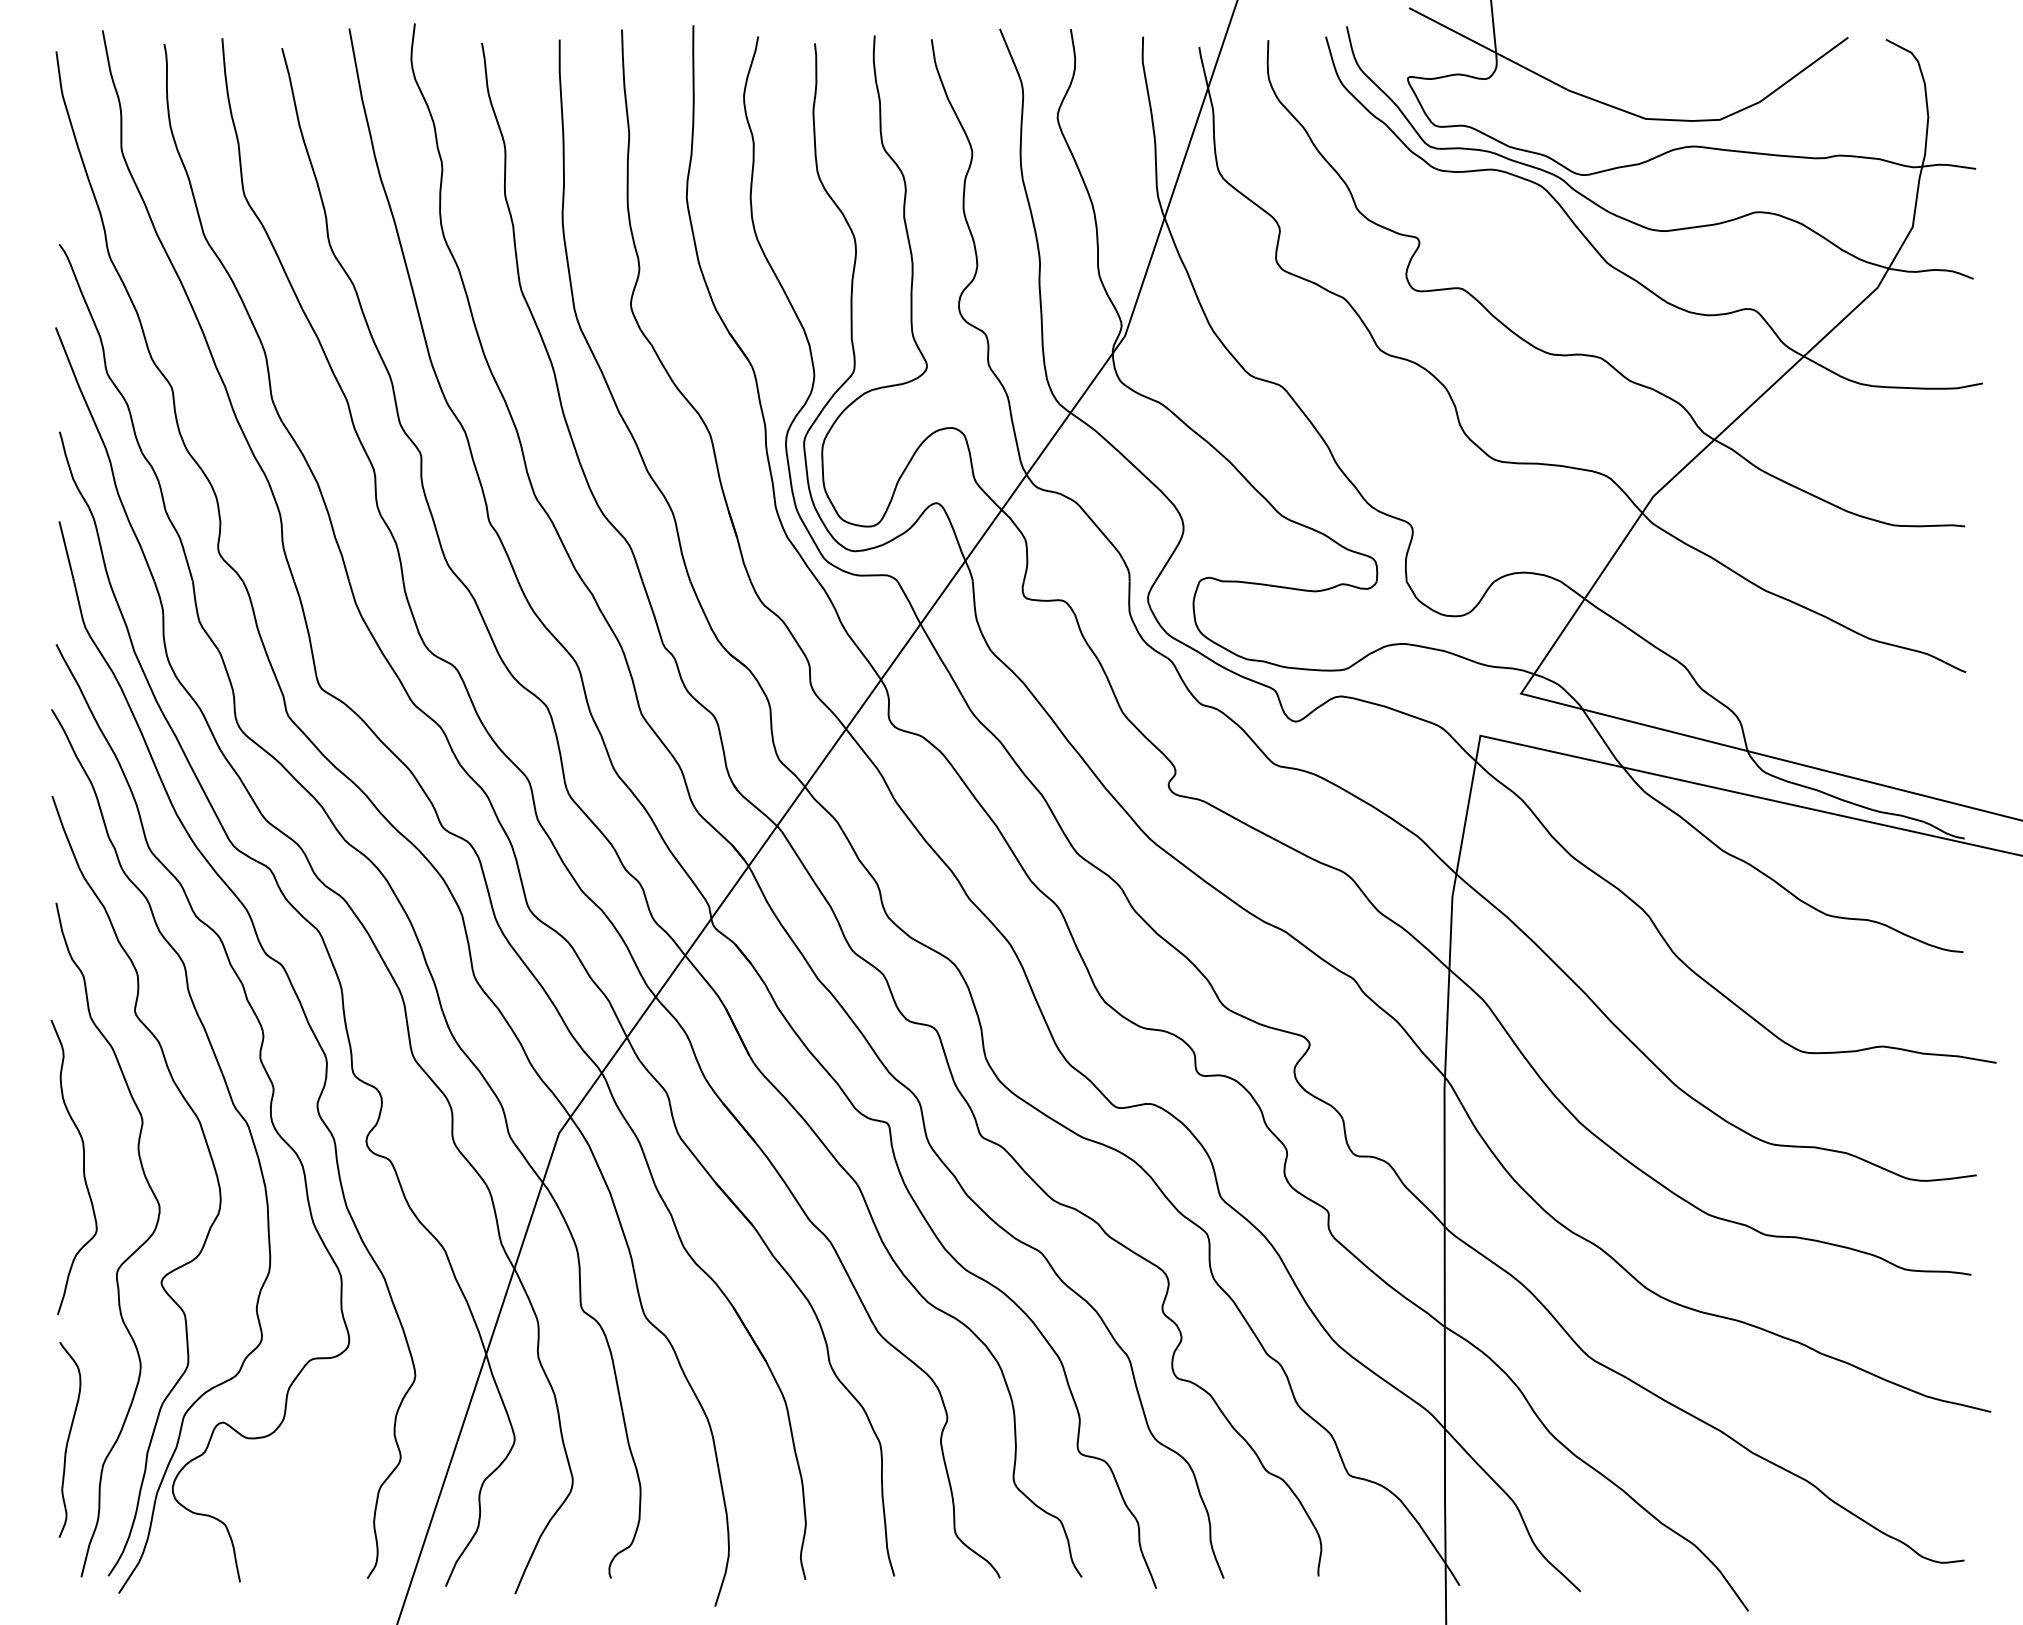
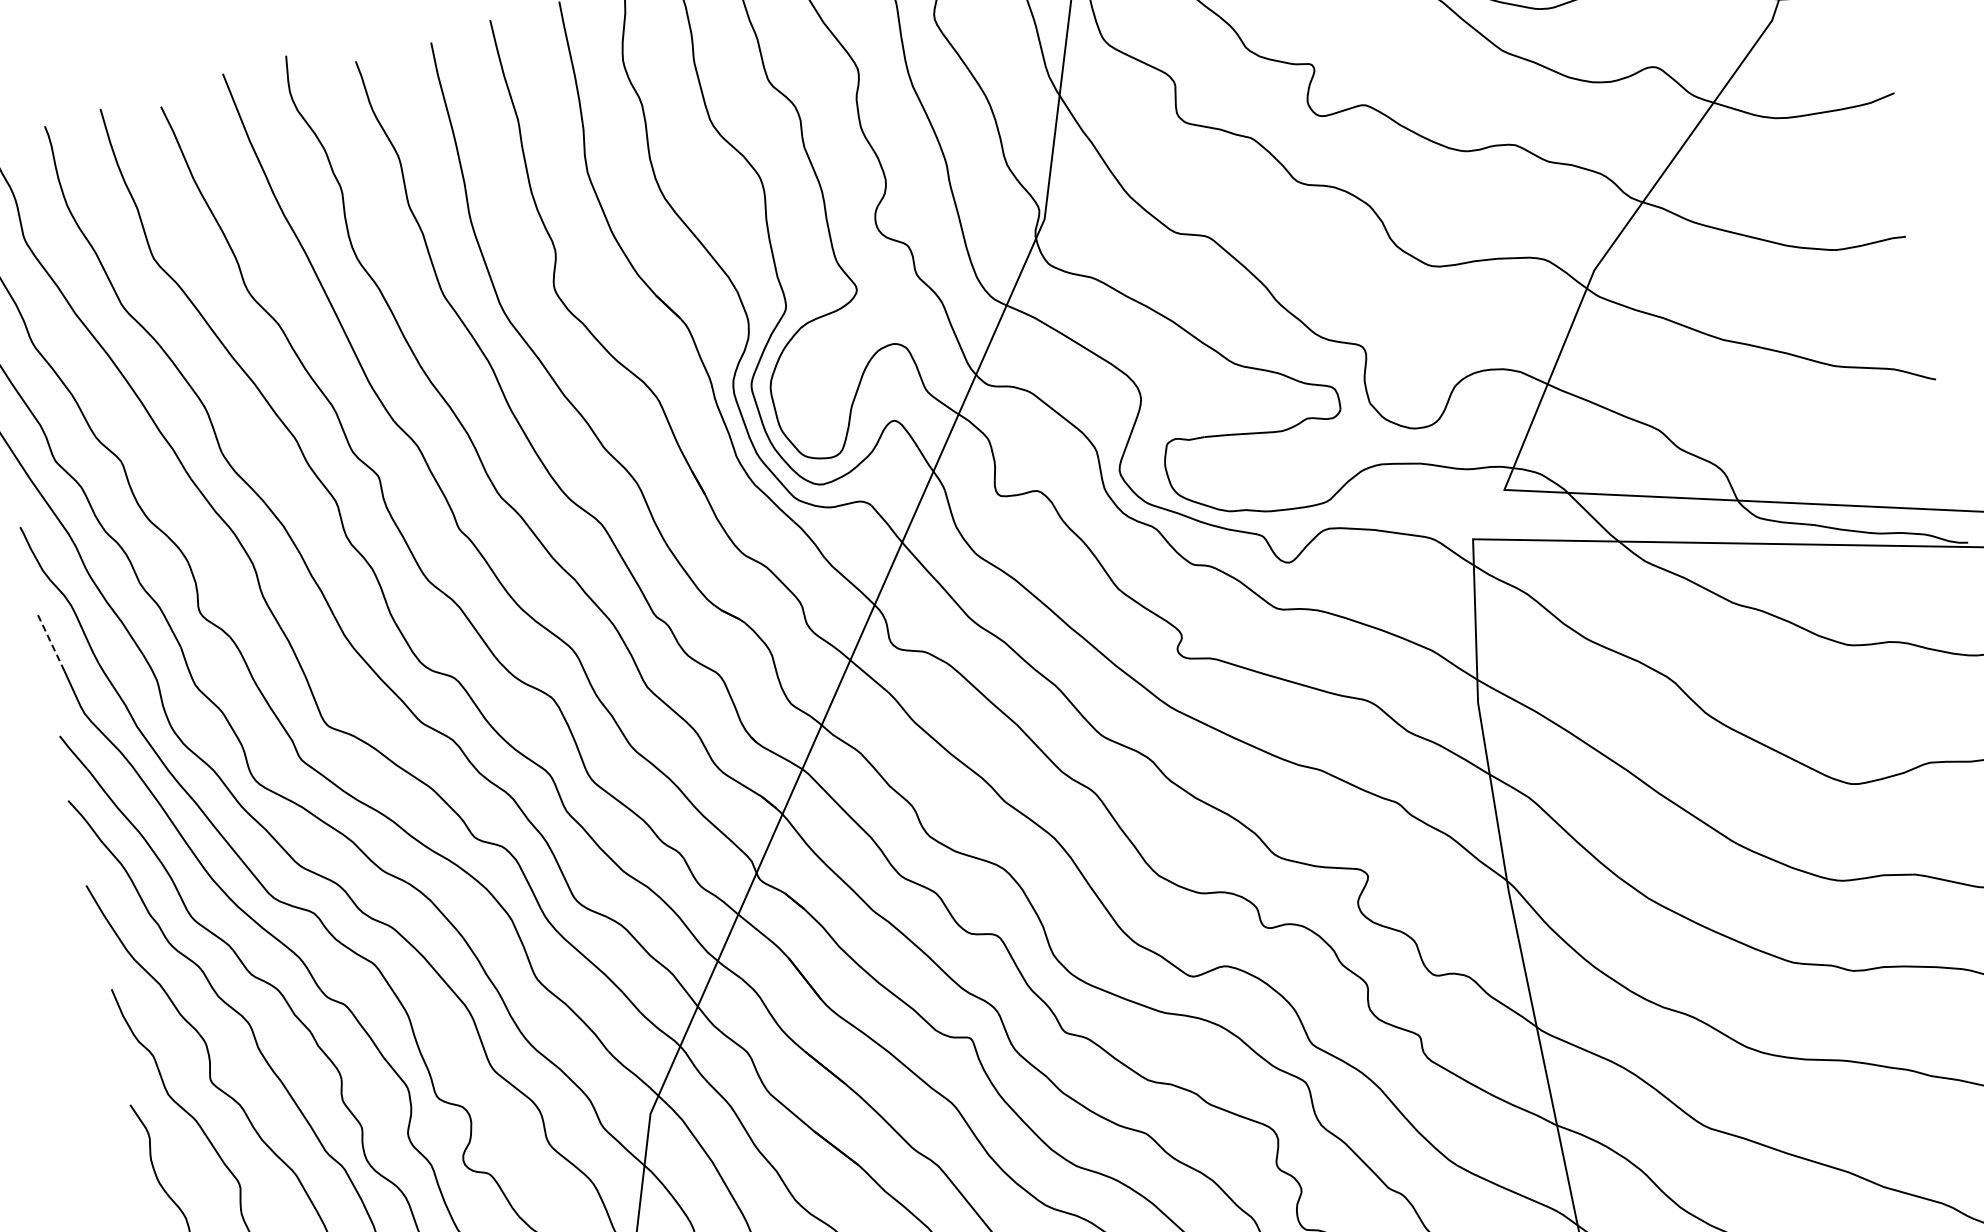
line: (66, 551) -> (50, 643), solid -> dashed

